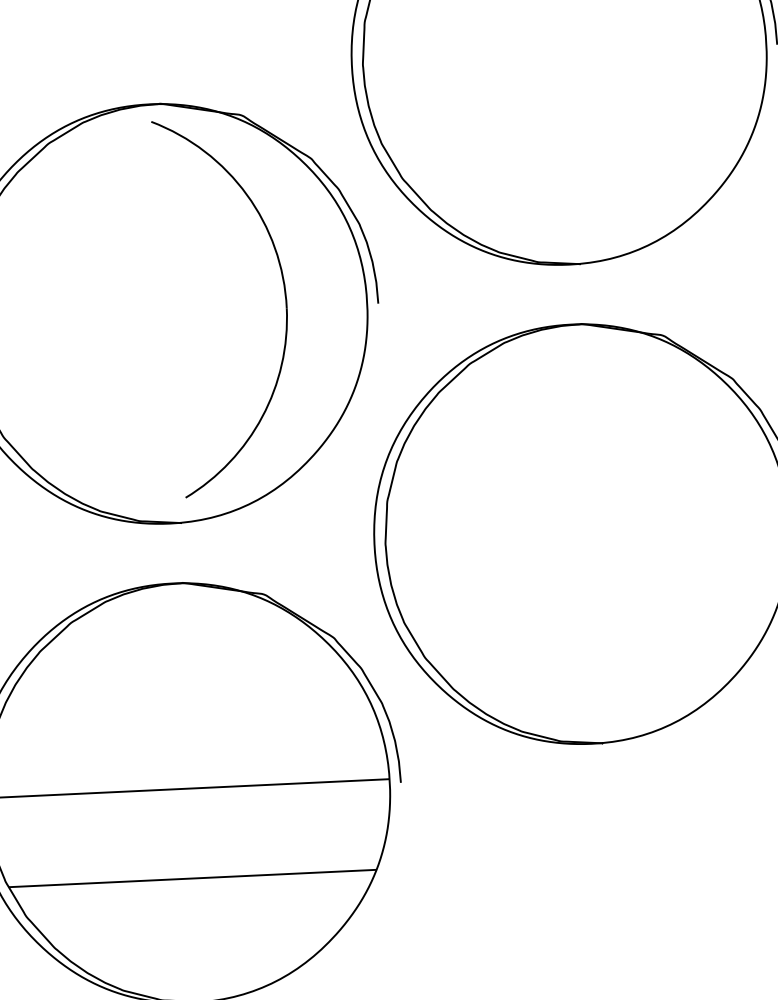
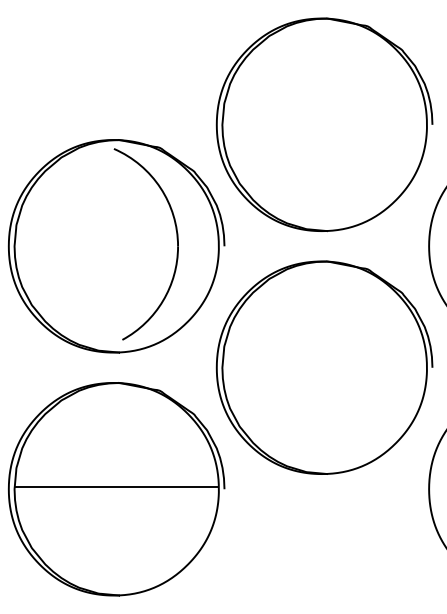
line: (191, 878) -> (116, 532), removed

